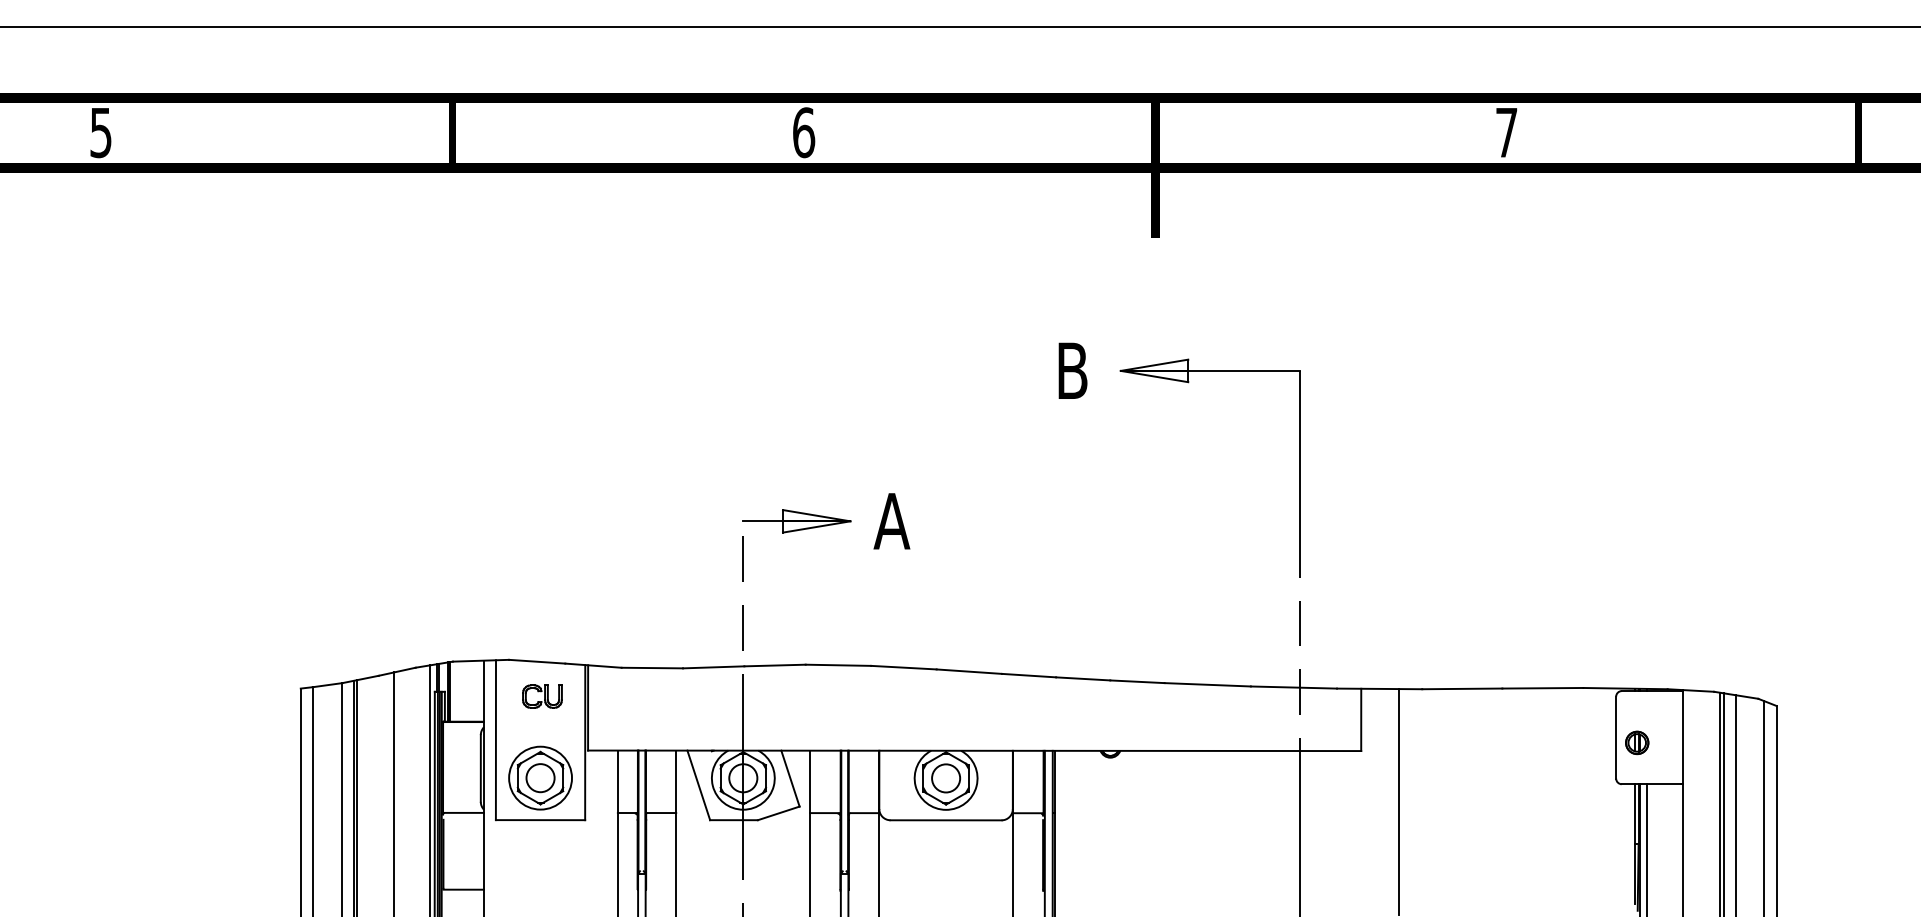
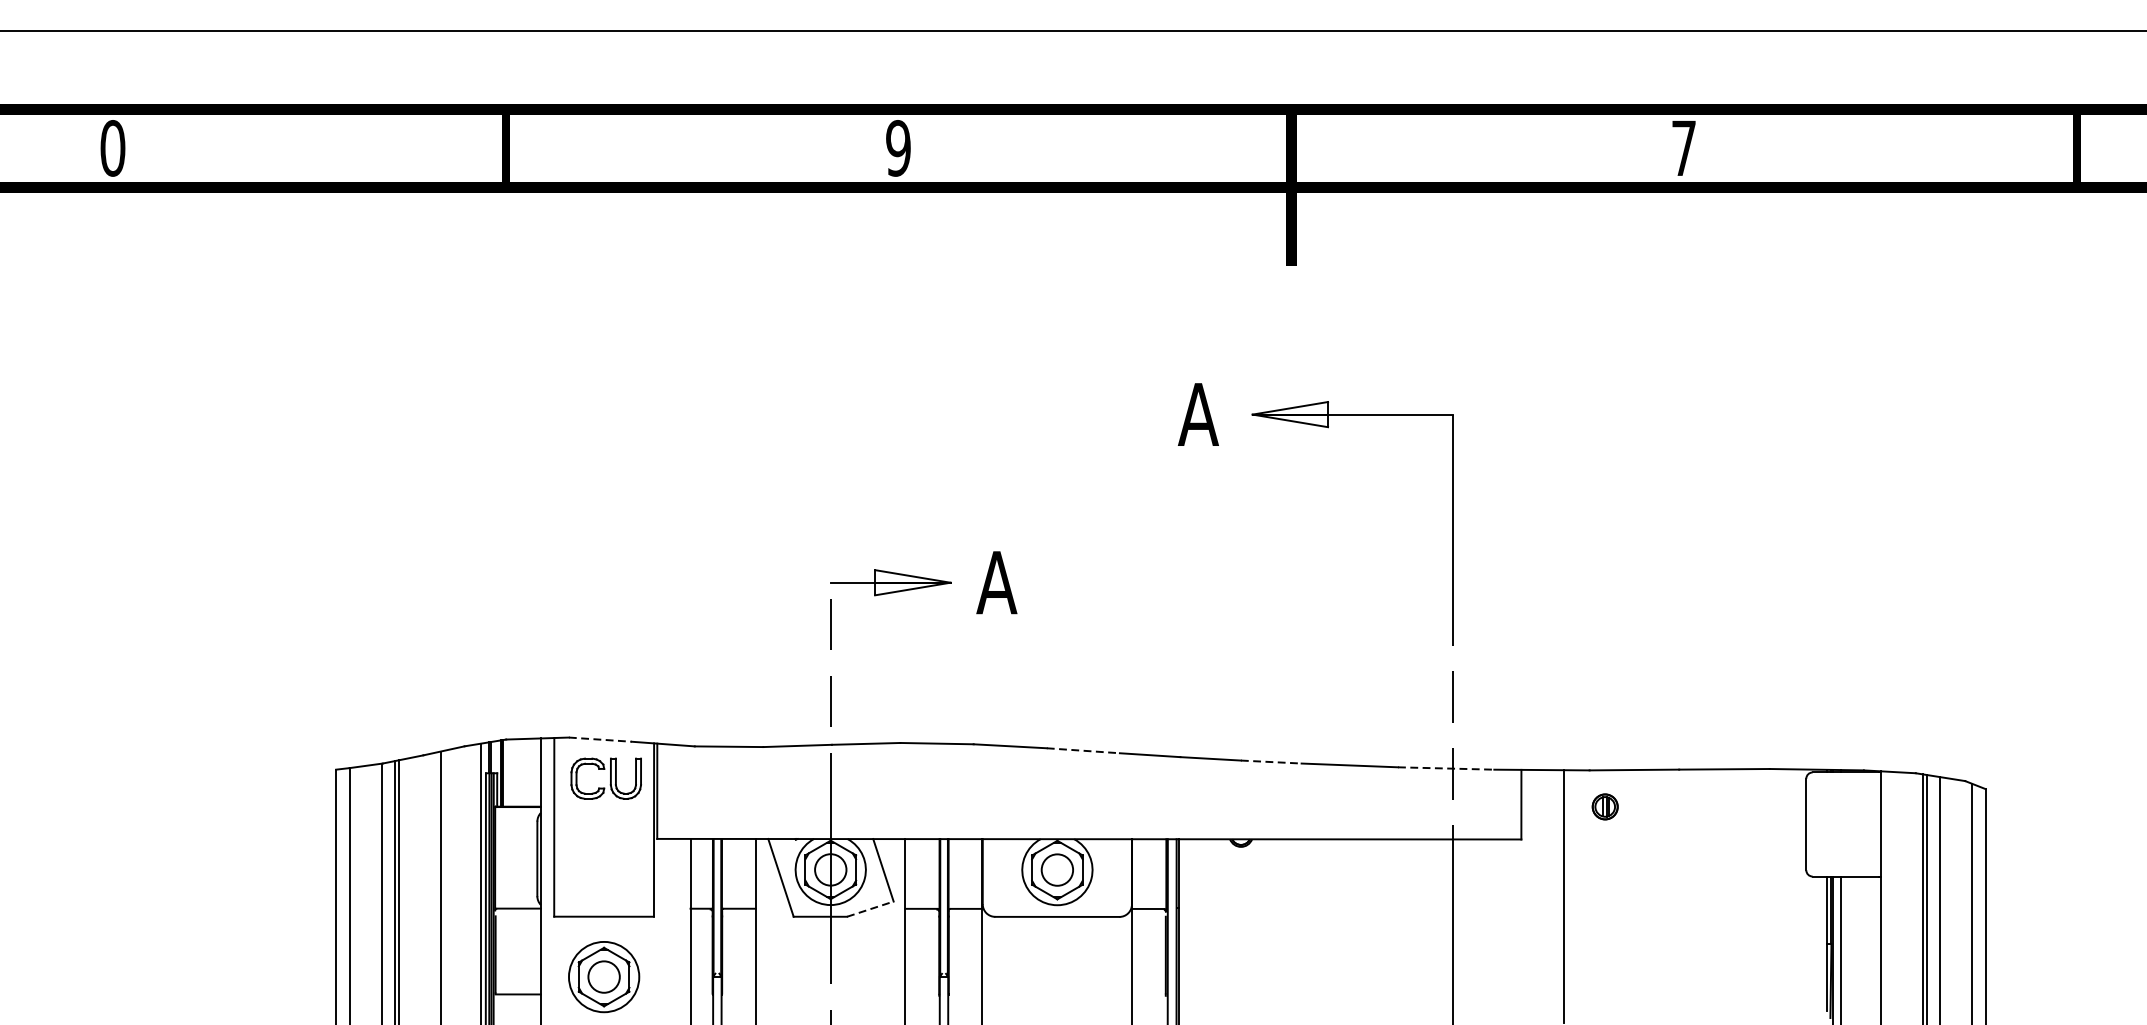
text: (101, 132) -> (113, 148), 5 -> 0
text: (803, 132) -> (898, 148), 6 -> 9
text: (1071, 370) -> (1197, 414), B -> A
line: (537, 661) -> (600, 739), solid -> dashed
line: (969, 671) -> (1083, 750), solid -> dashed
line: (1137, 681) -> (1271, 761), solid -> dashed
line: (1294, 687) -> (1446, 768), solid -> dashed
part: (542, 696) -> (606, 778), size x1.6
part: (1637, 742) -> (1605, 806), moved
part: (540, 777) -> (604, 976), moved
line: (778, 813) -> (870, 909), solid -> dashed

